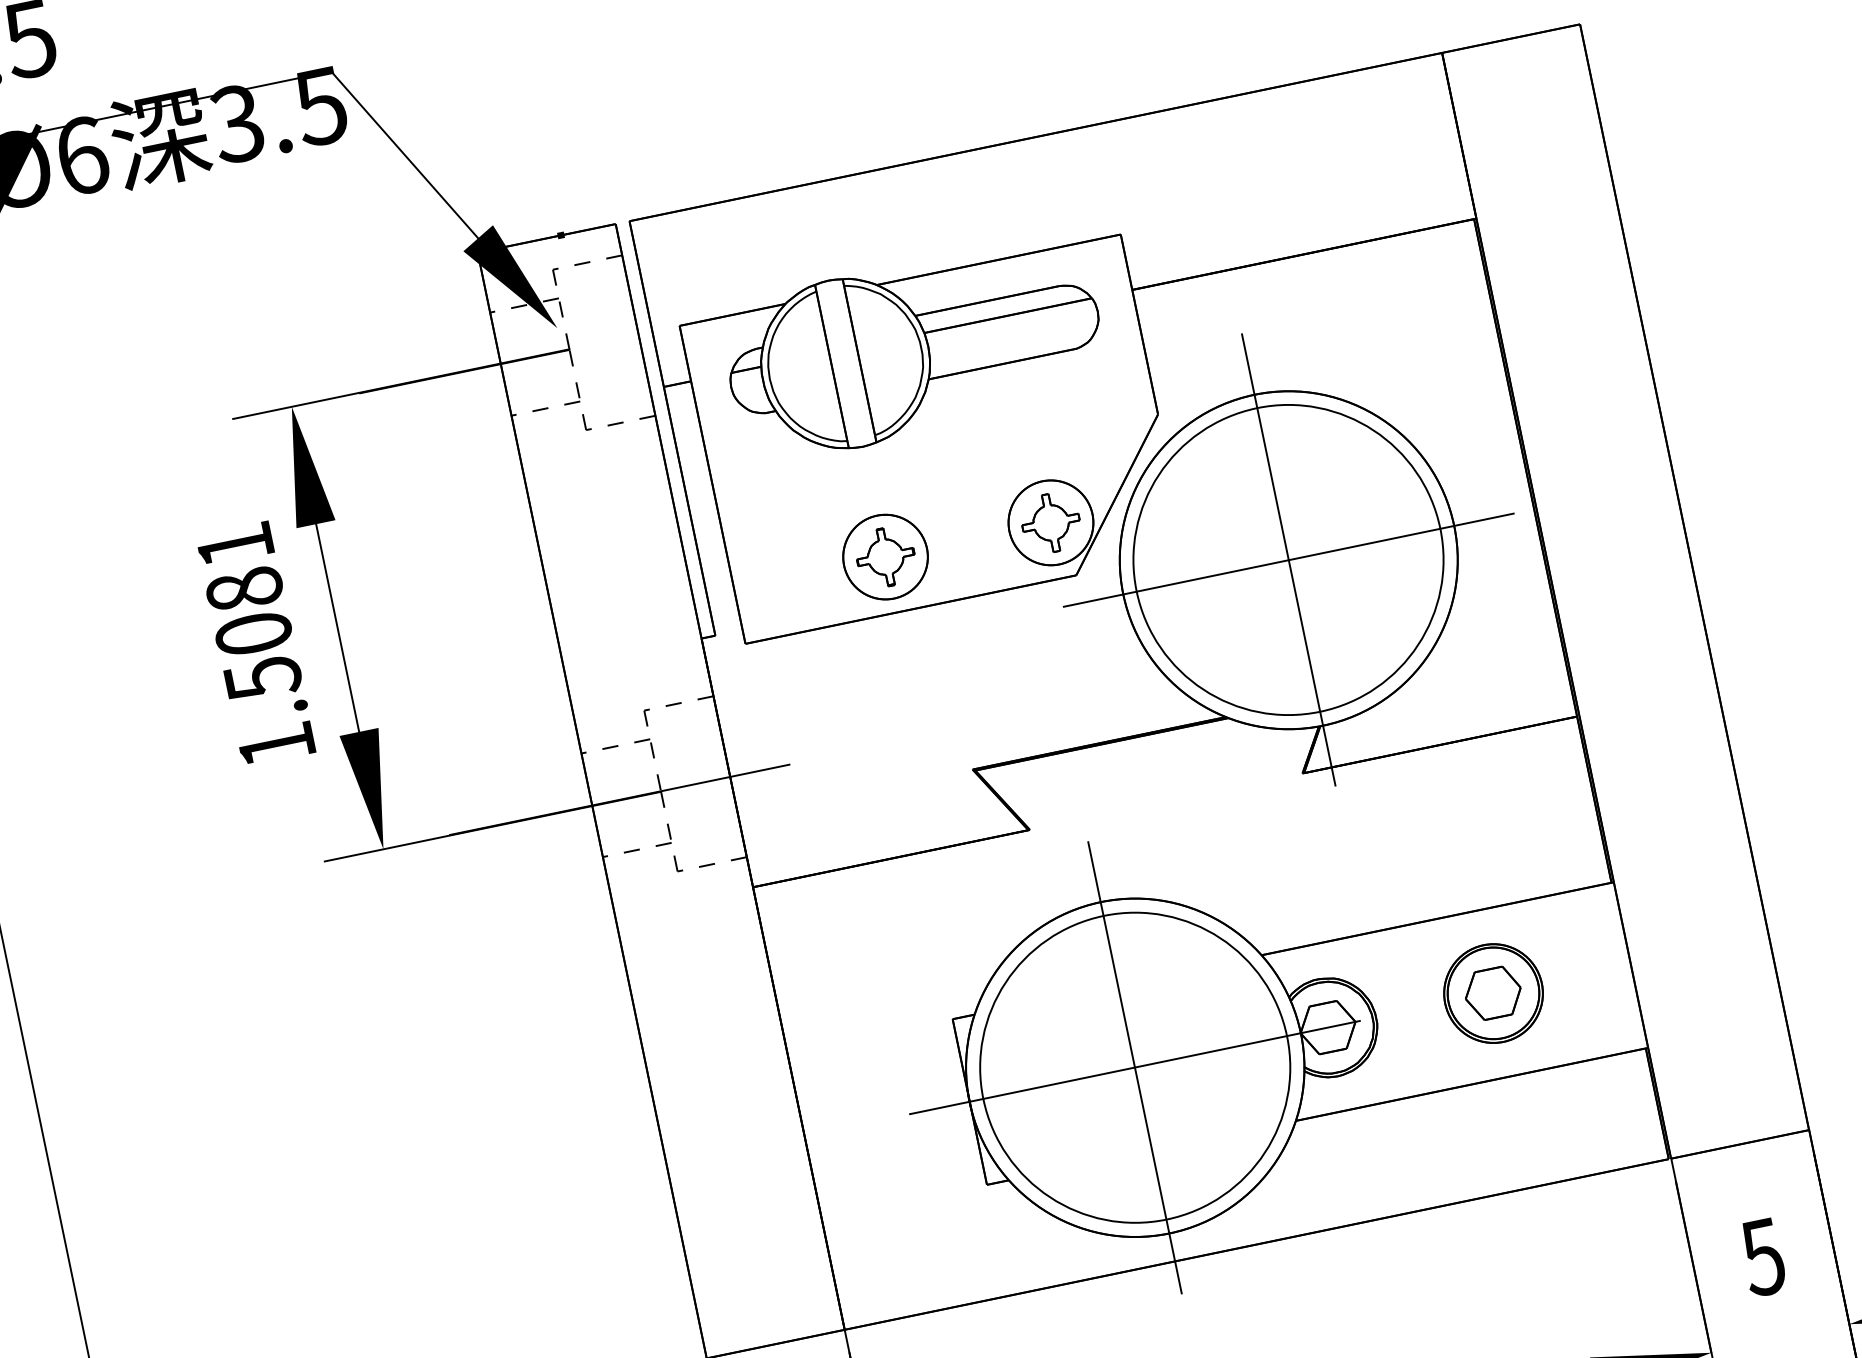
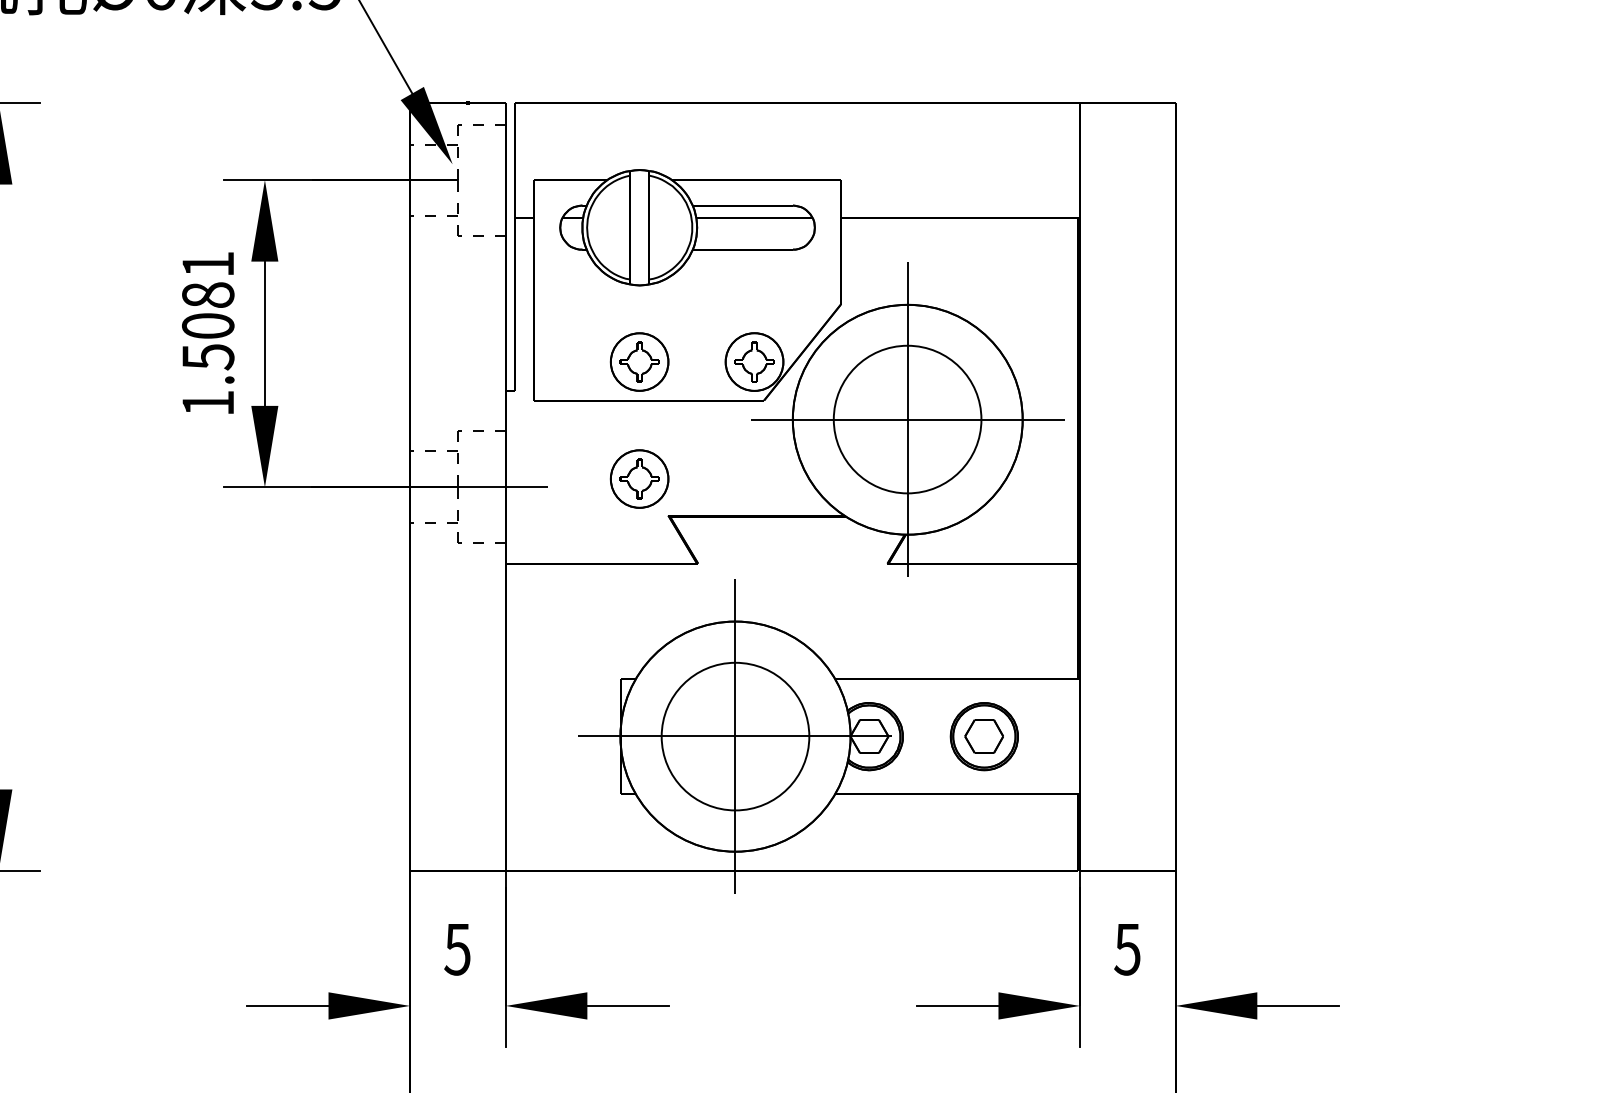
circle: (1288, 559) -> (907, 419), size x0.7
part: (920, 724) -> (639, 478), added
circle: (1135, 1067) -> (735, 736), size x0.7

